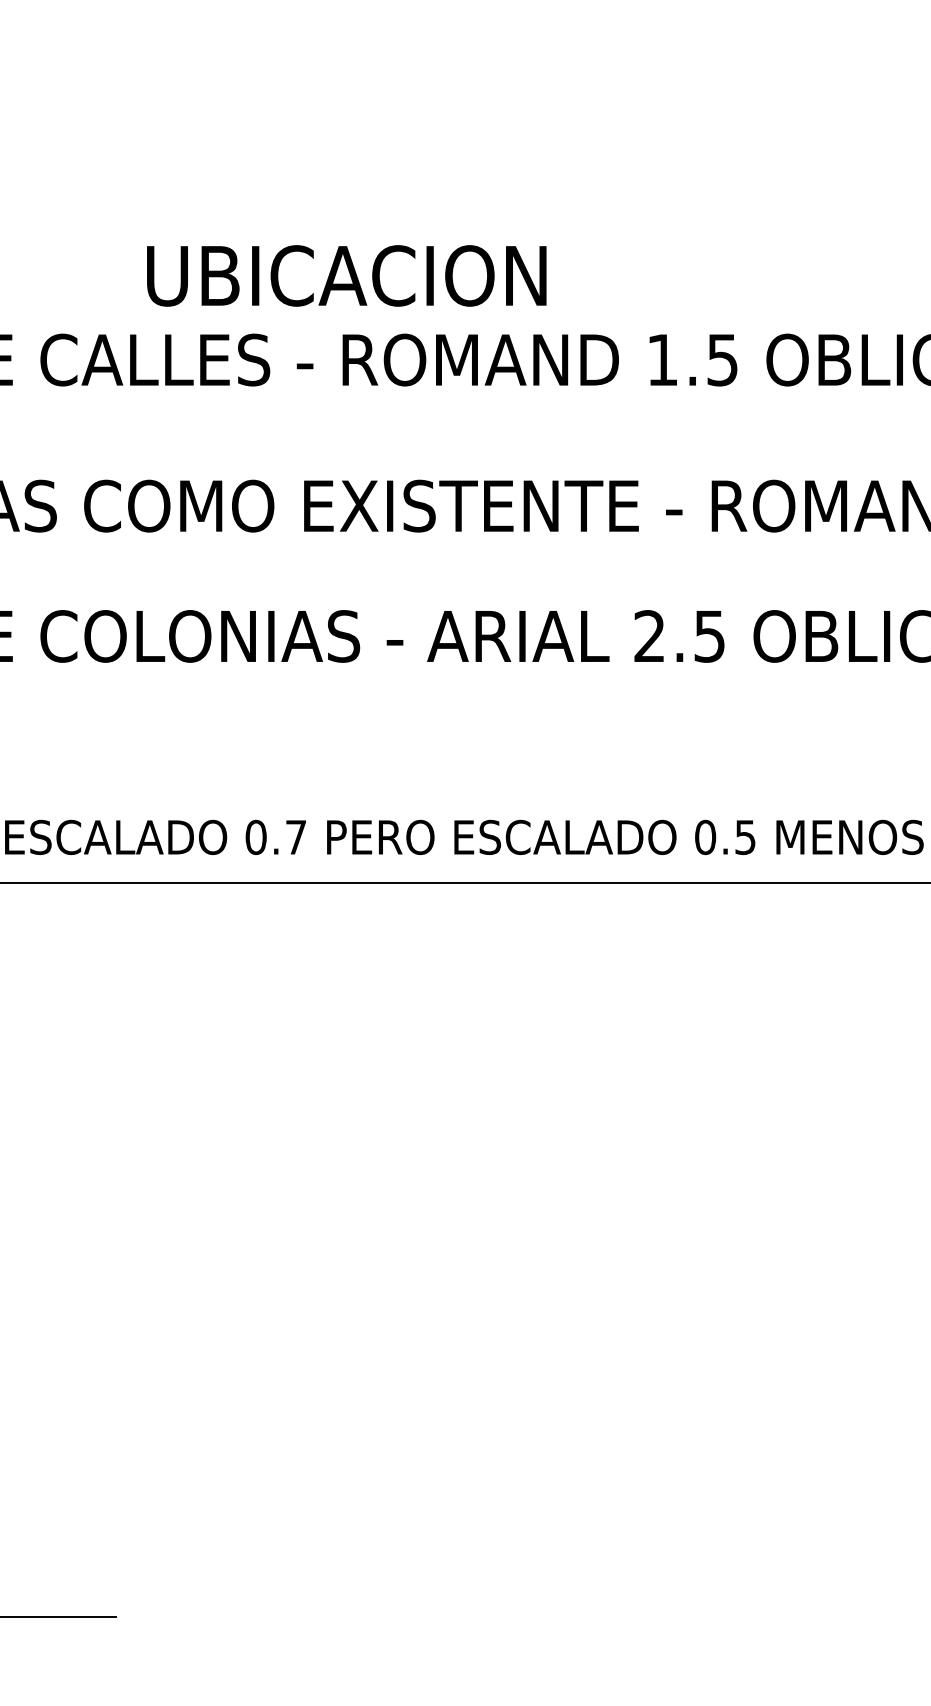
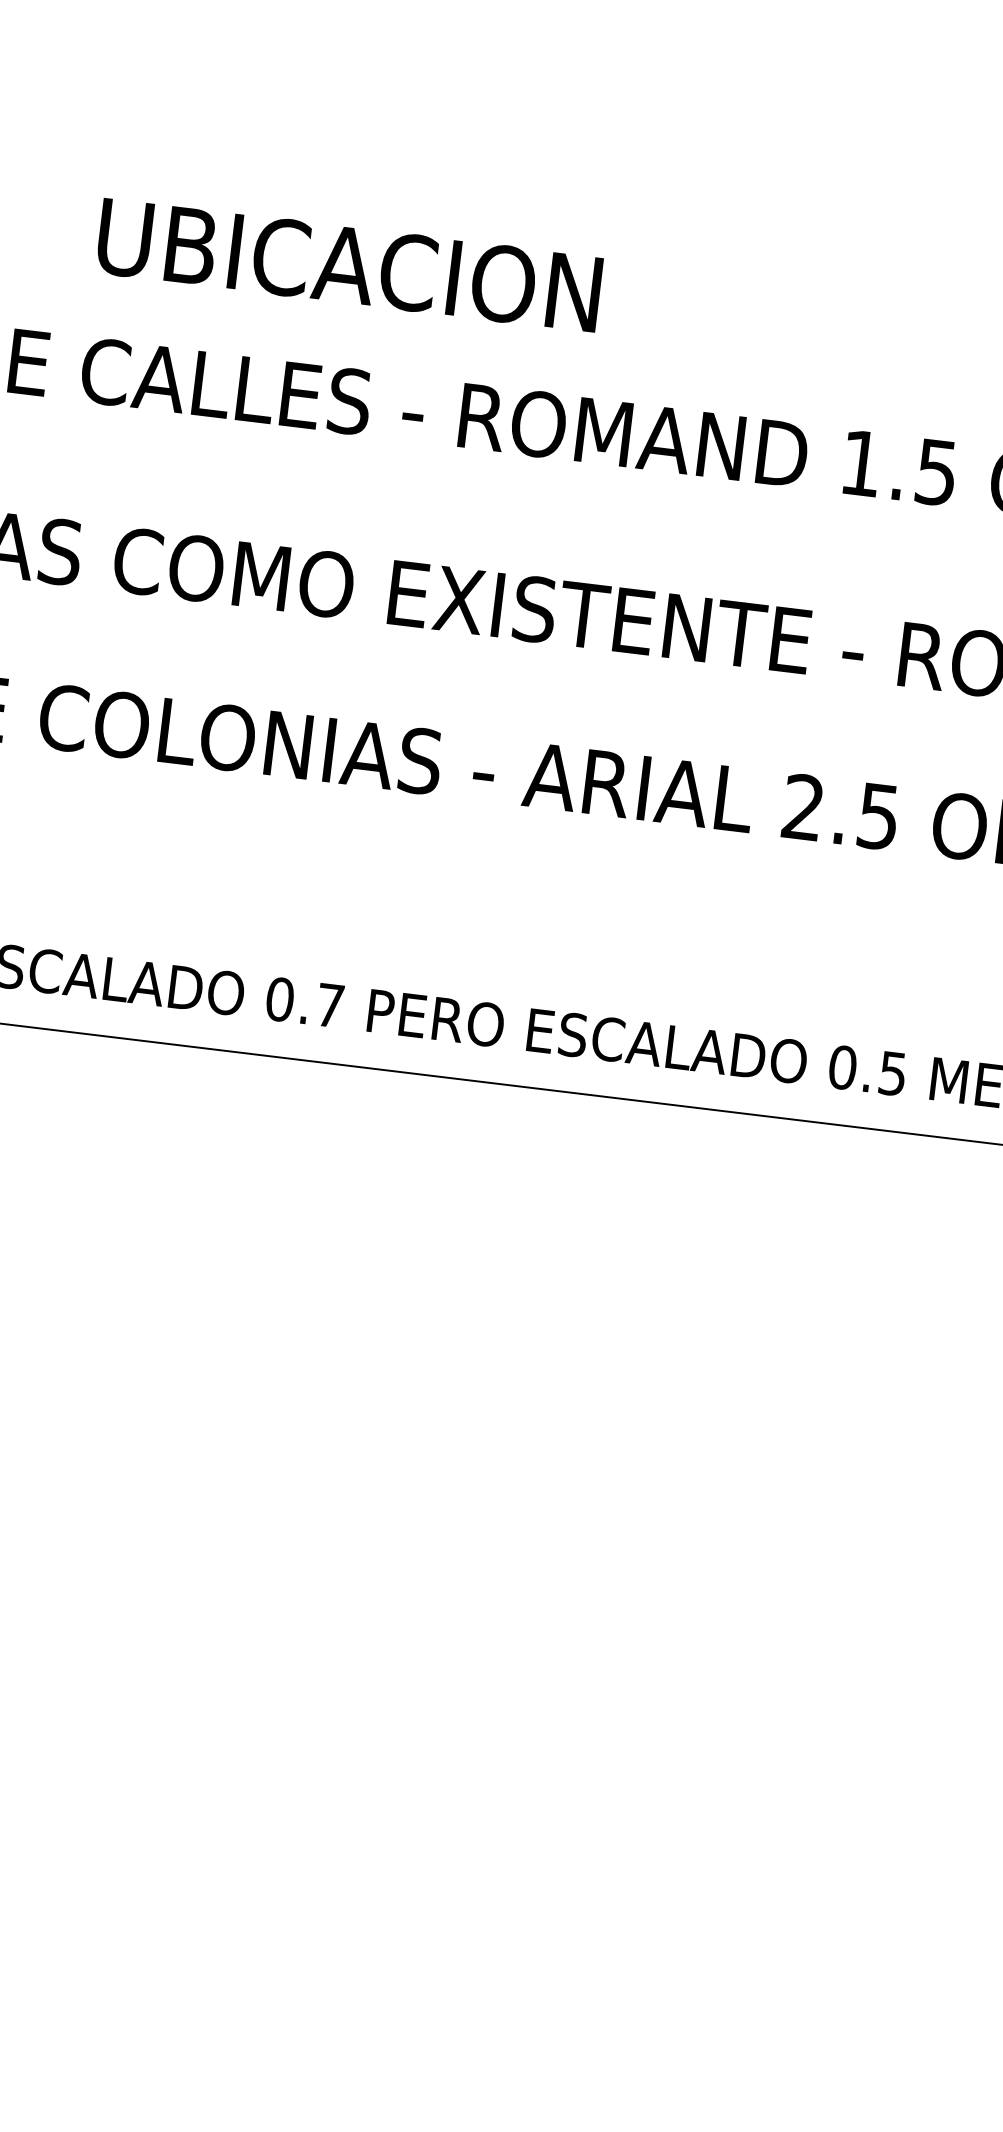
text: (346, 275) -> (349, 264), moved

